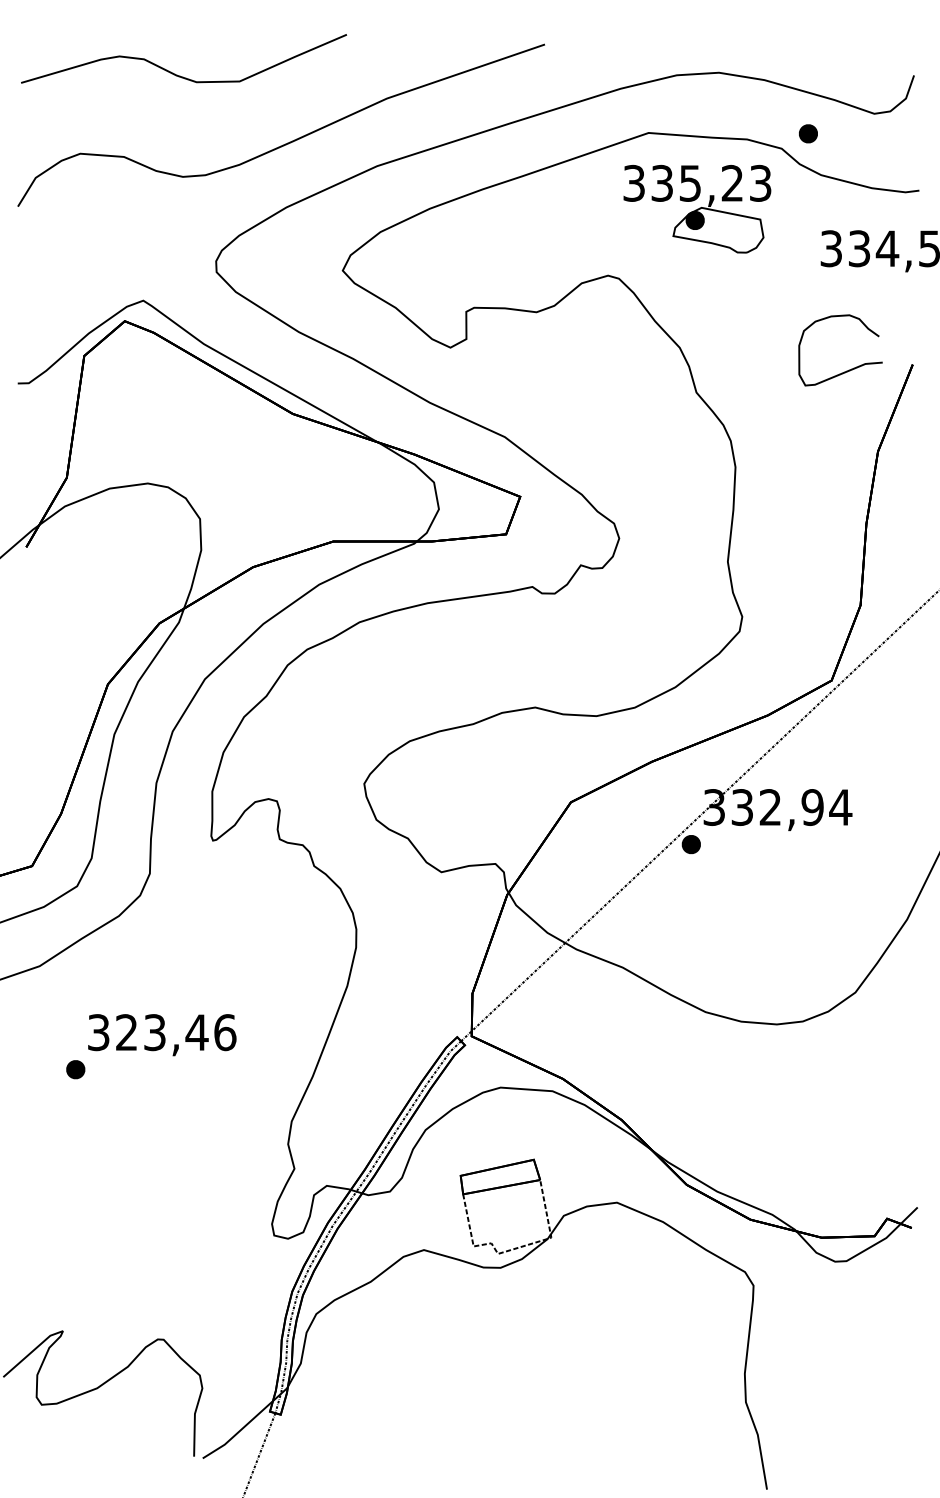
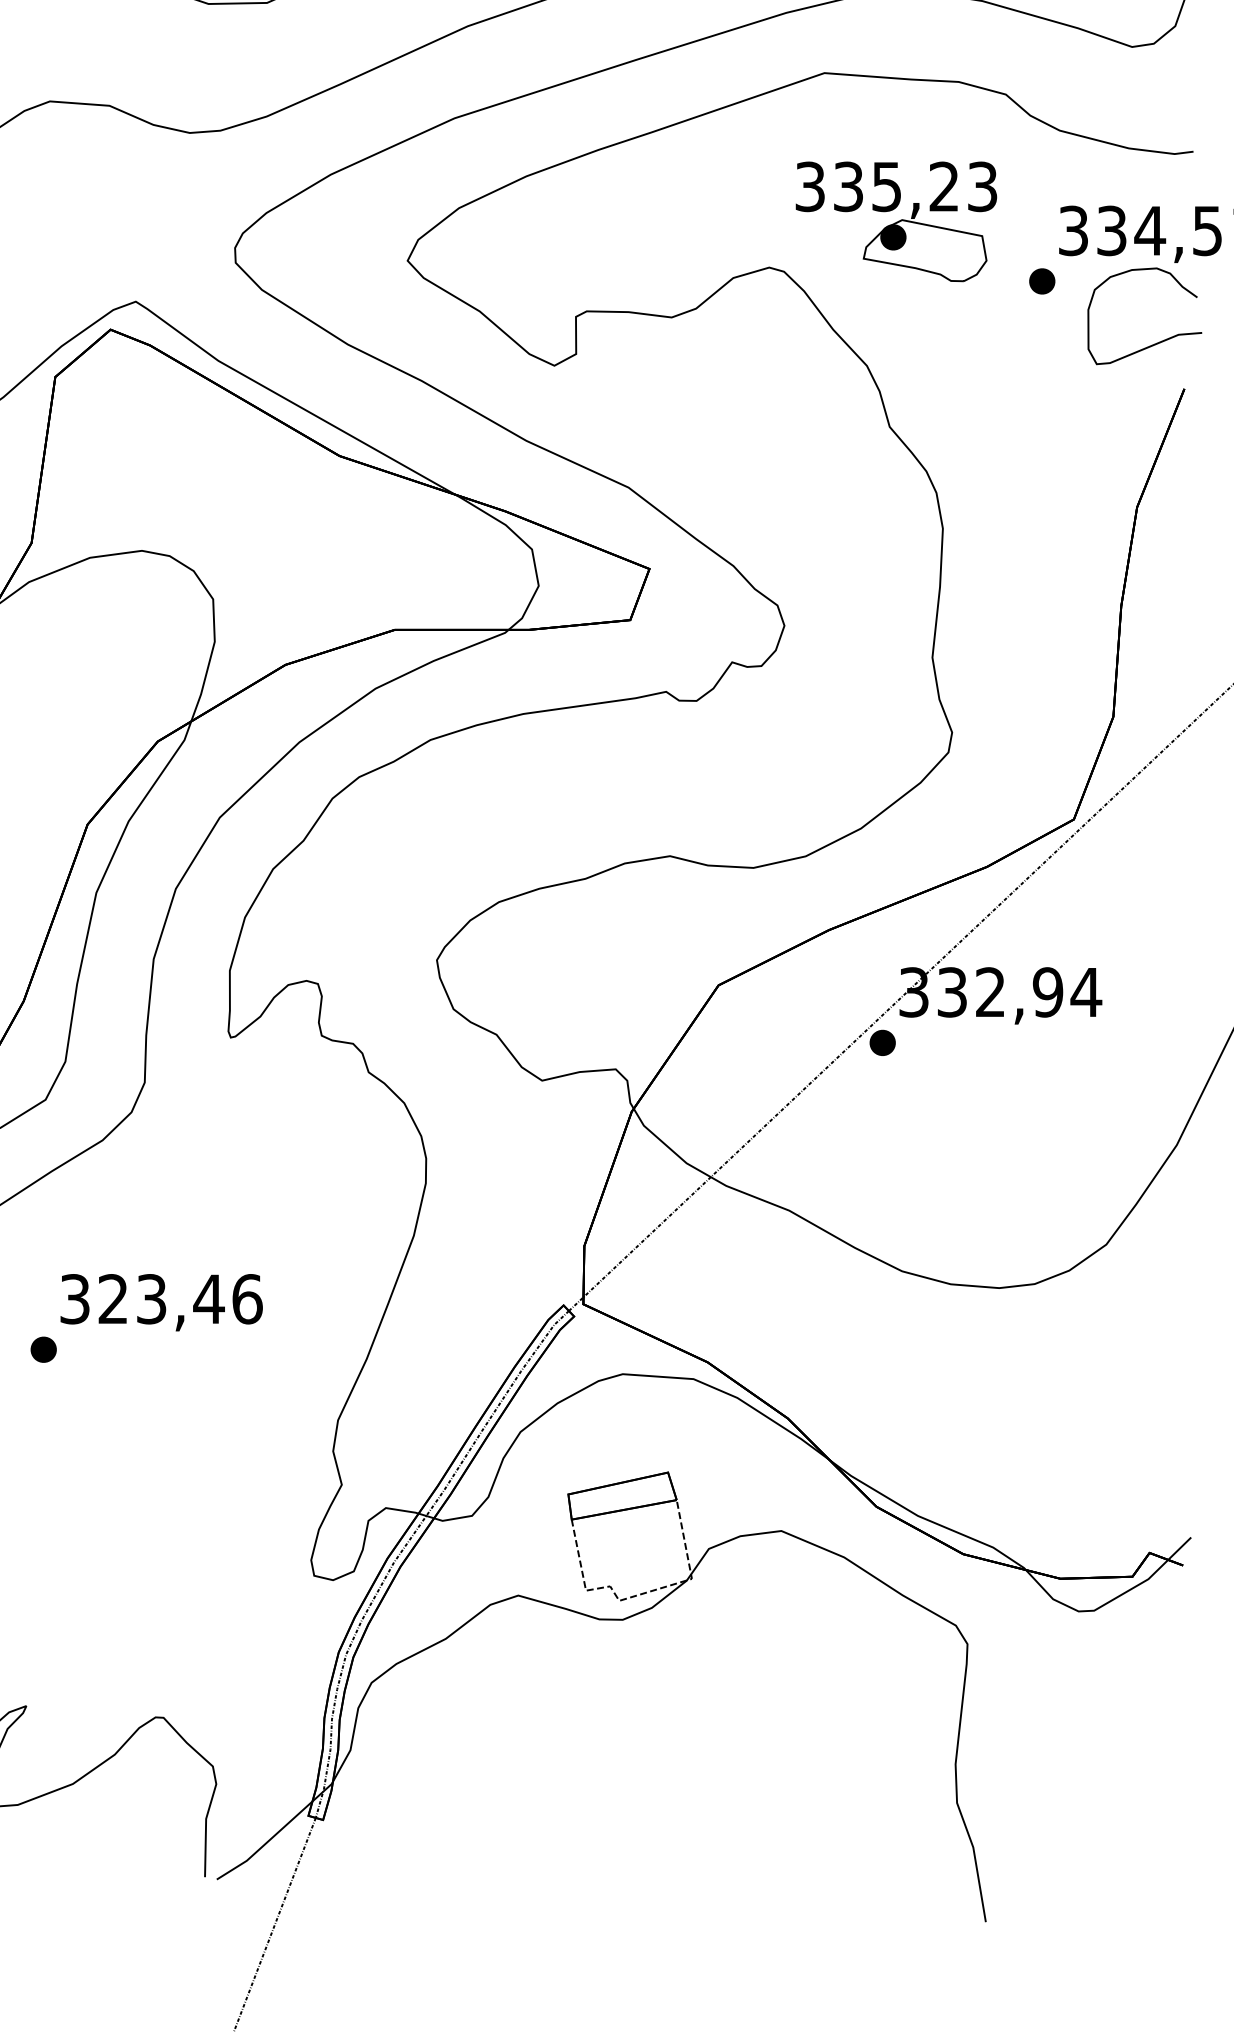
part: (808, 133) -> (1042, 280), moved
part: (697, 209) -> (896, 222), moved
part: (846, 370) -> (1152, 343), moved

